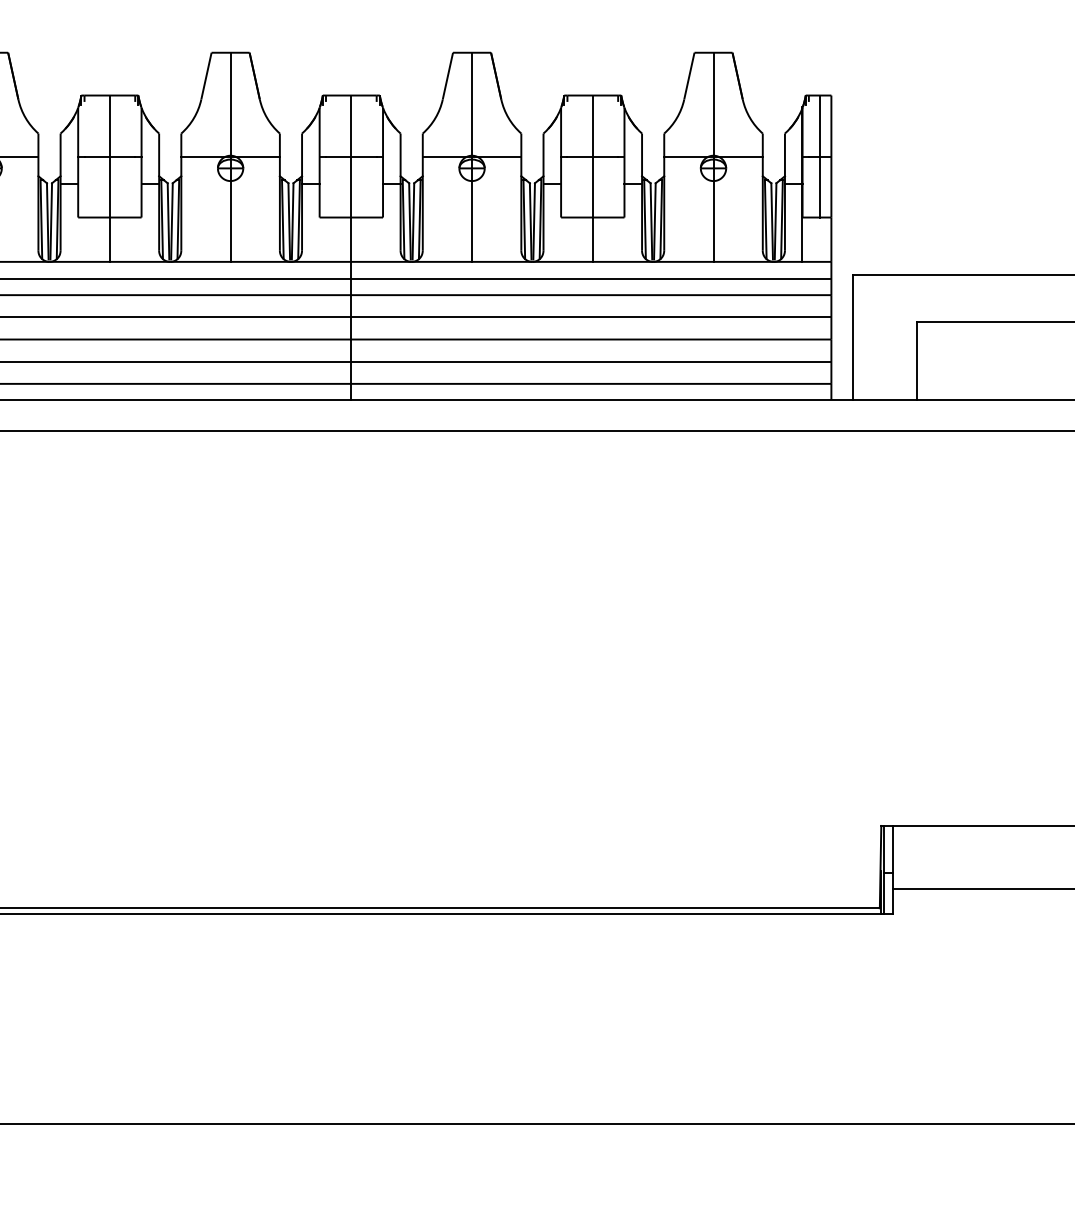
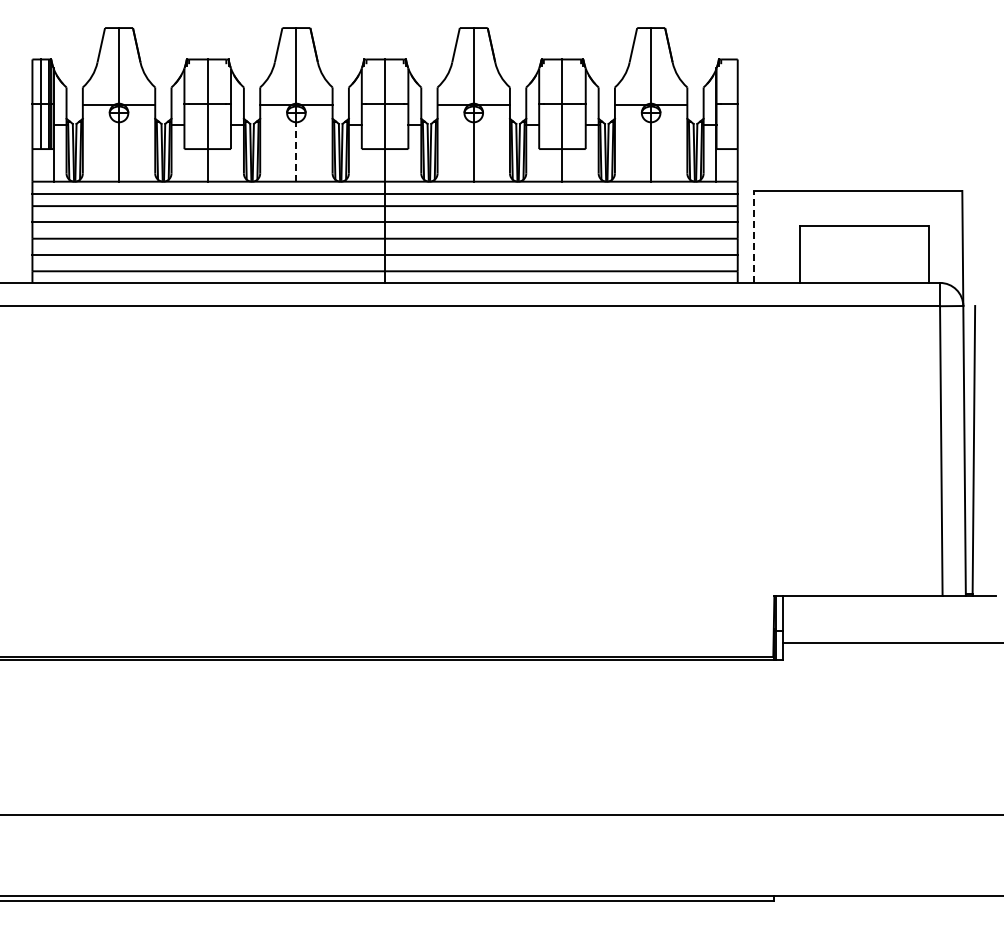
line: (820, 156) -> (729, 104), removed
line: (230, 222) -> (296, 152), solid -> dashed
line: (852, 336) -> (753, 236), solid -> dashed

